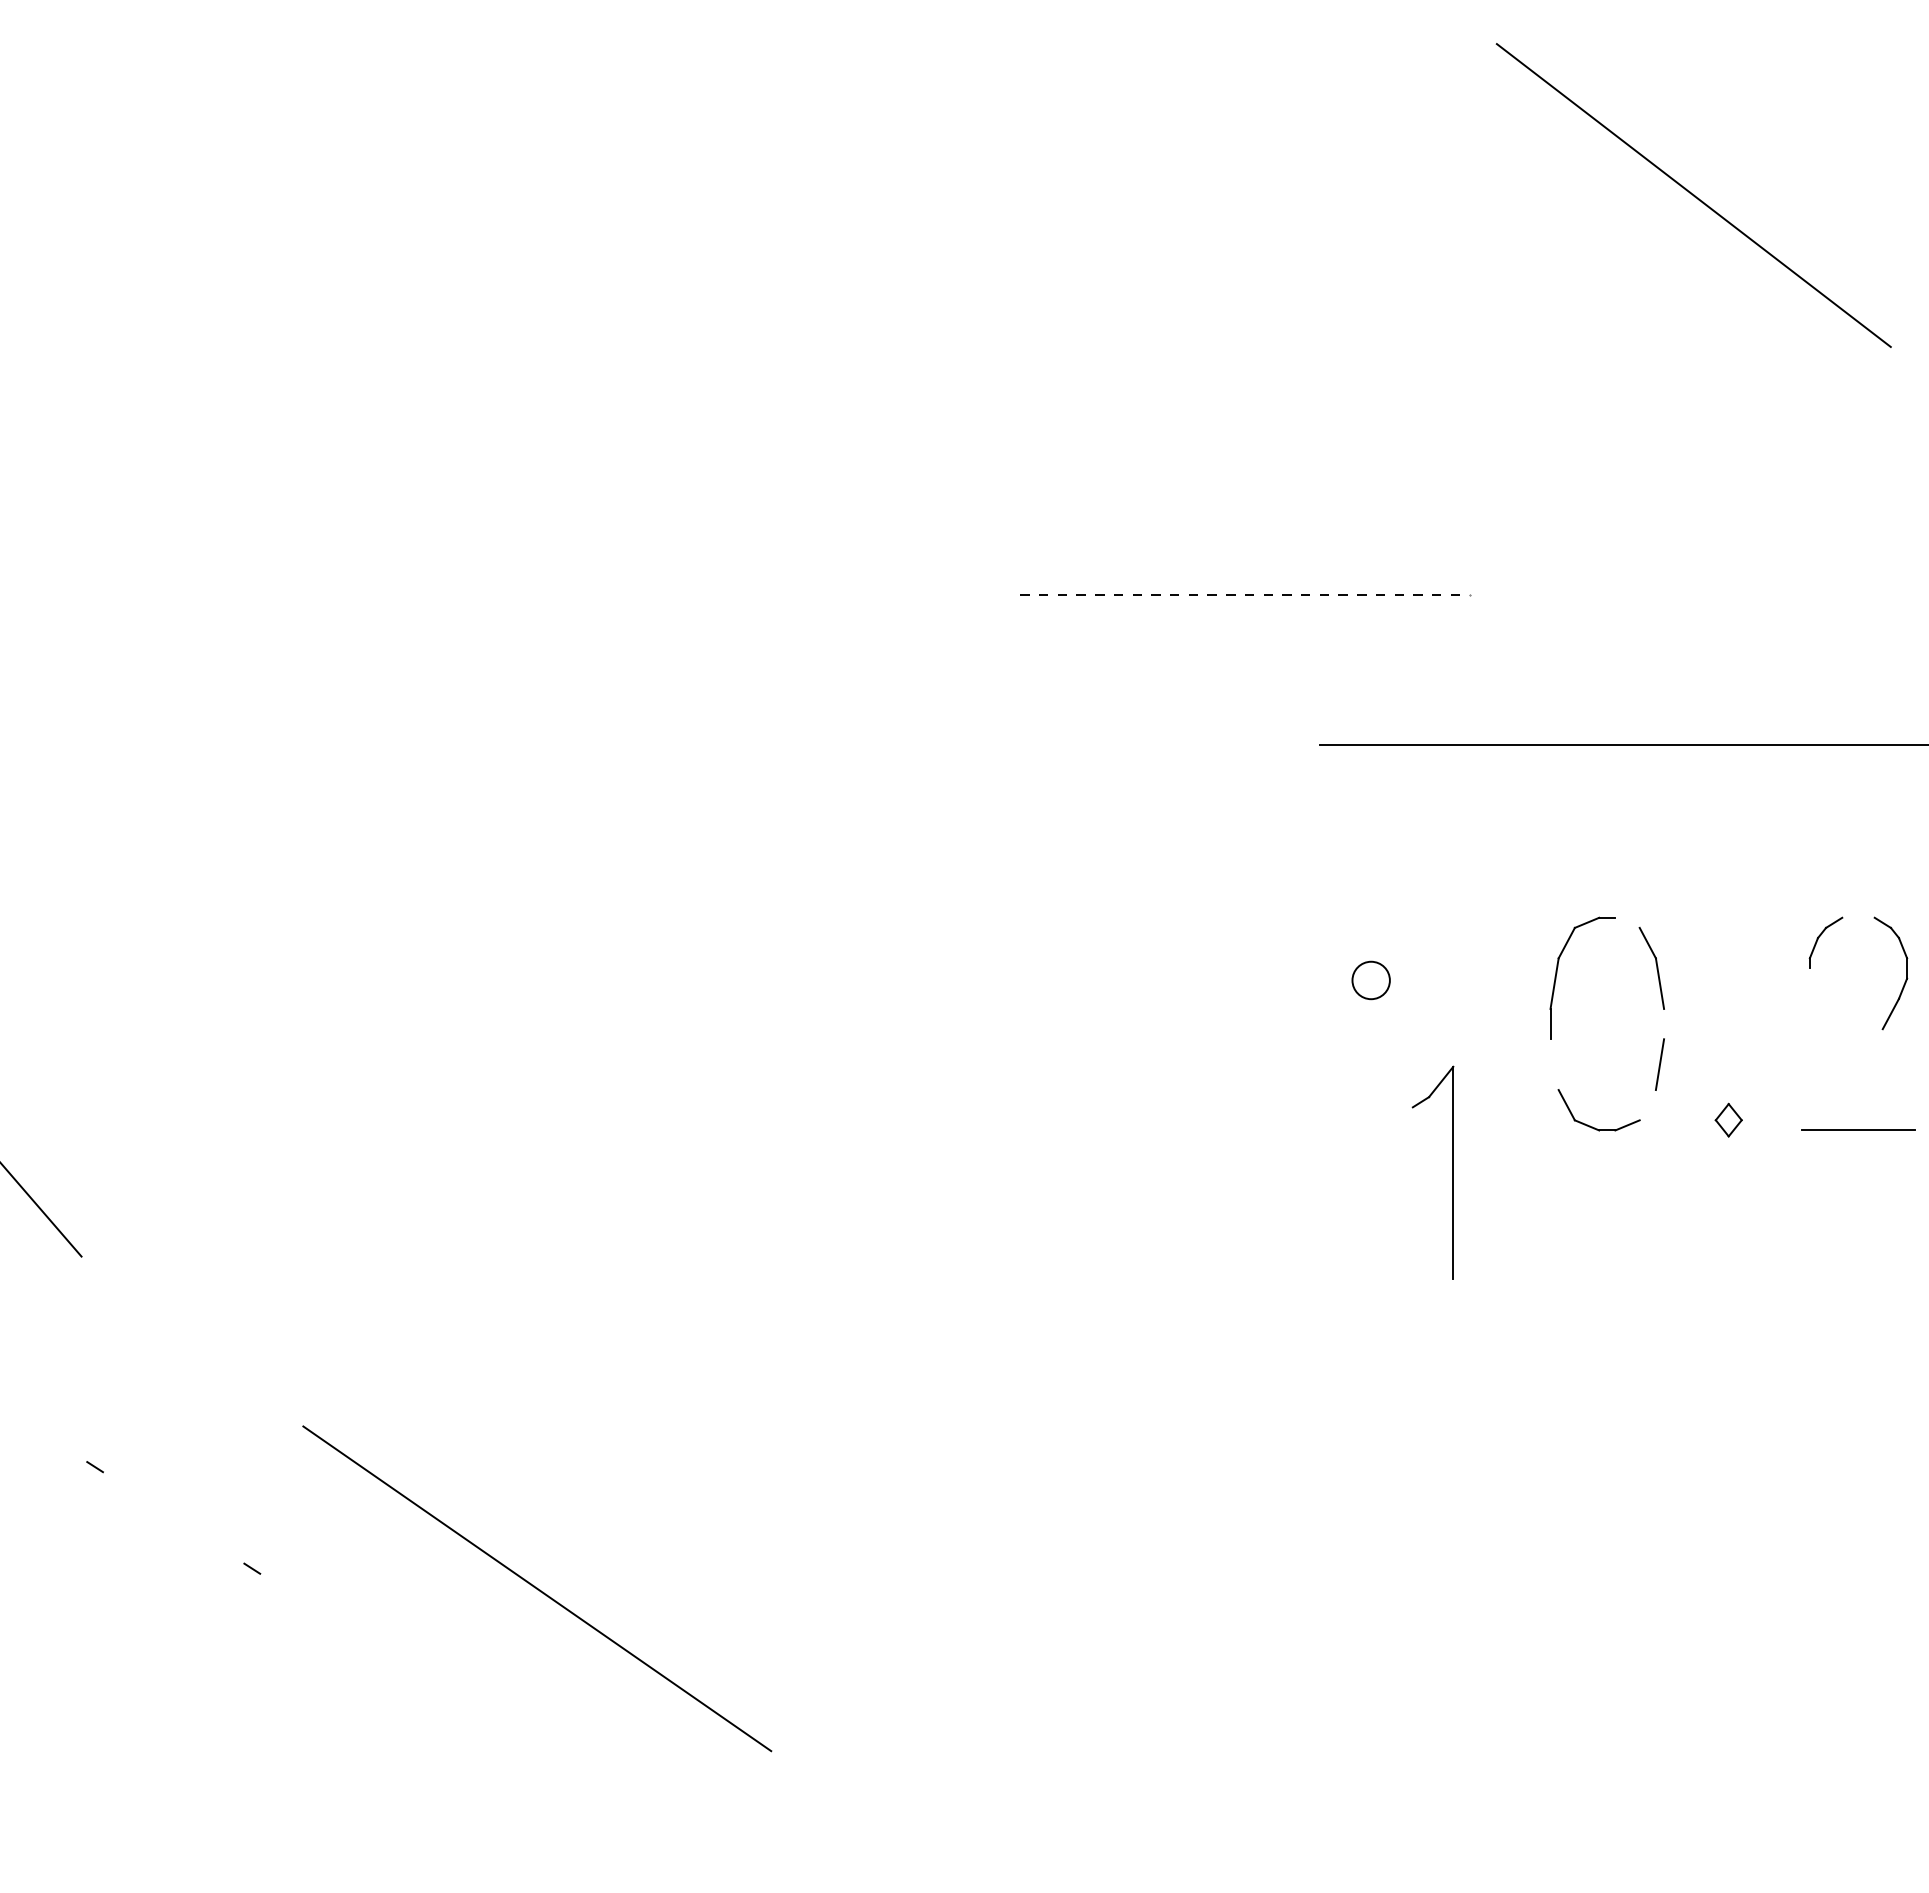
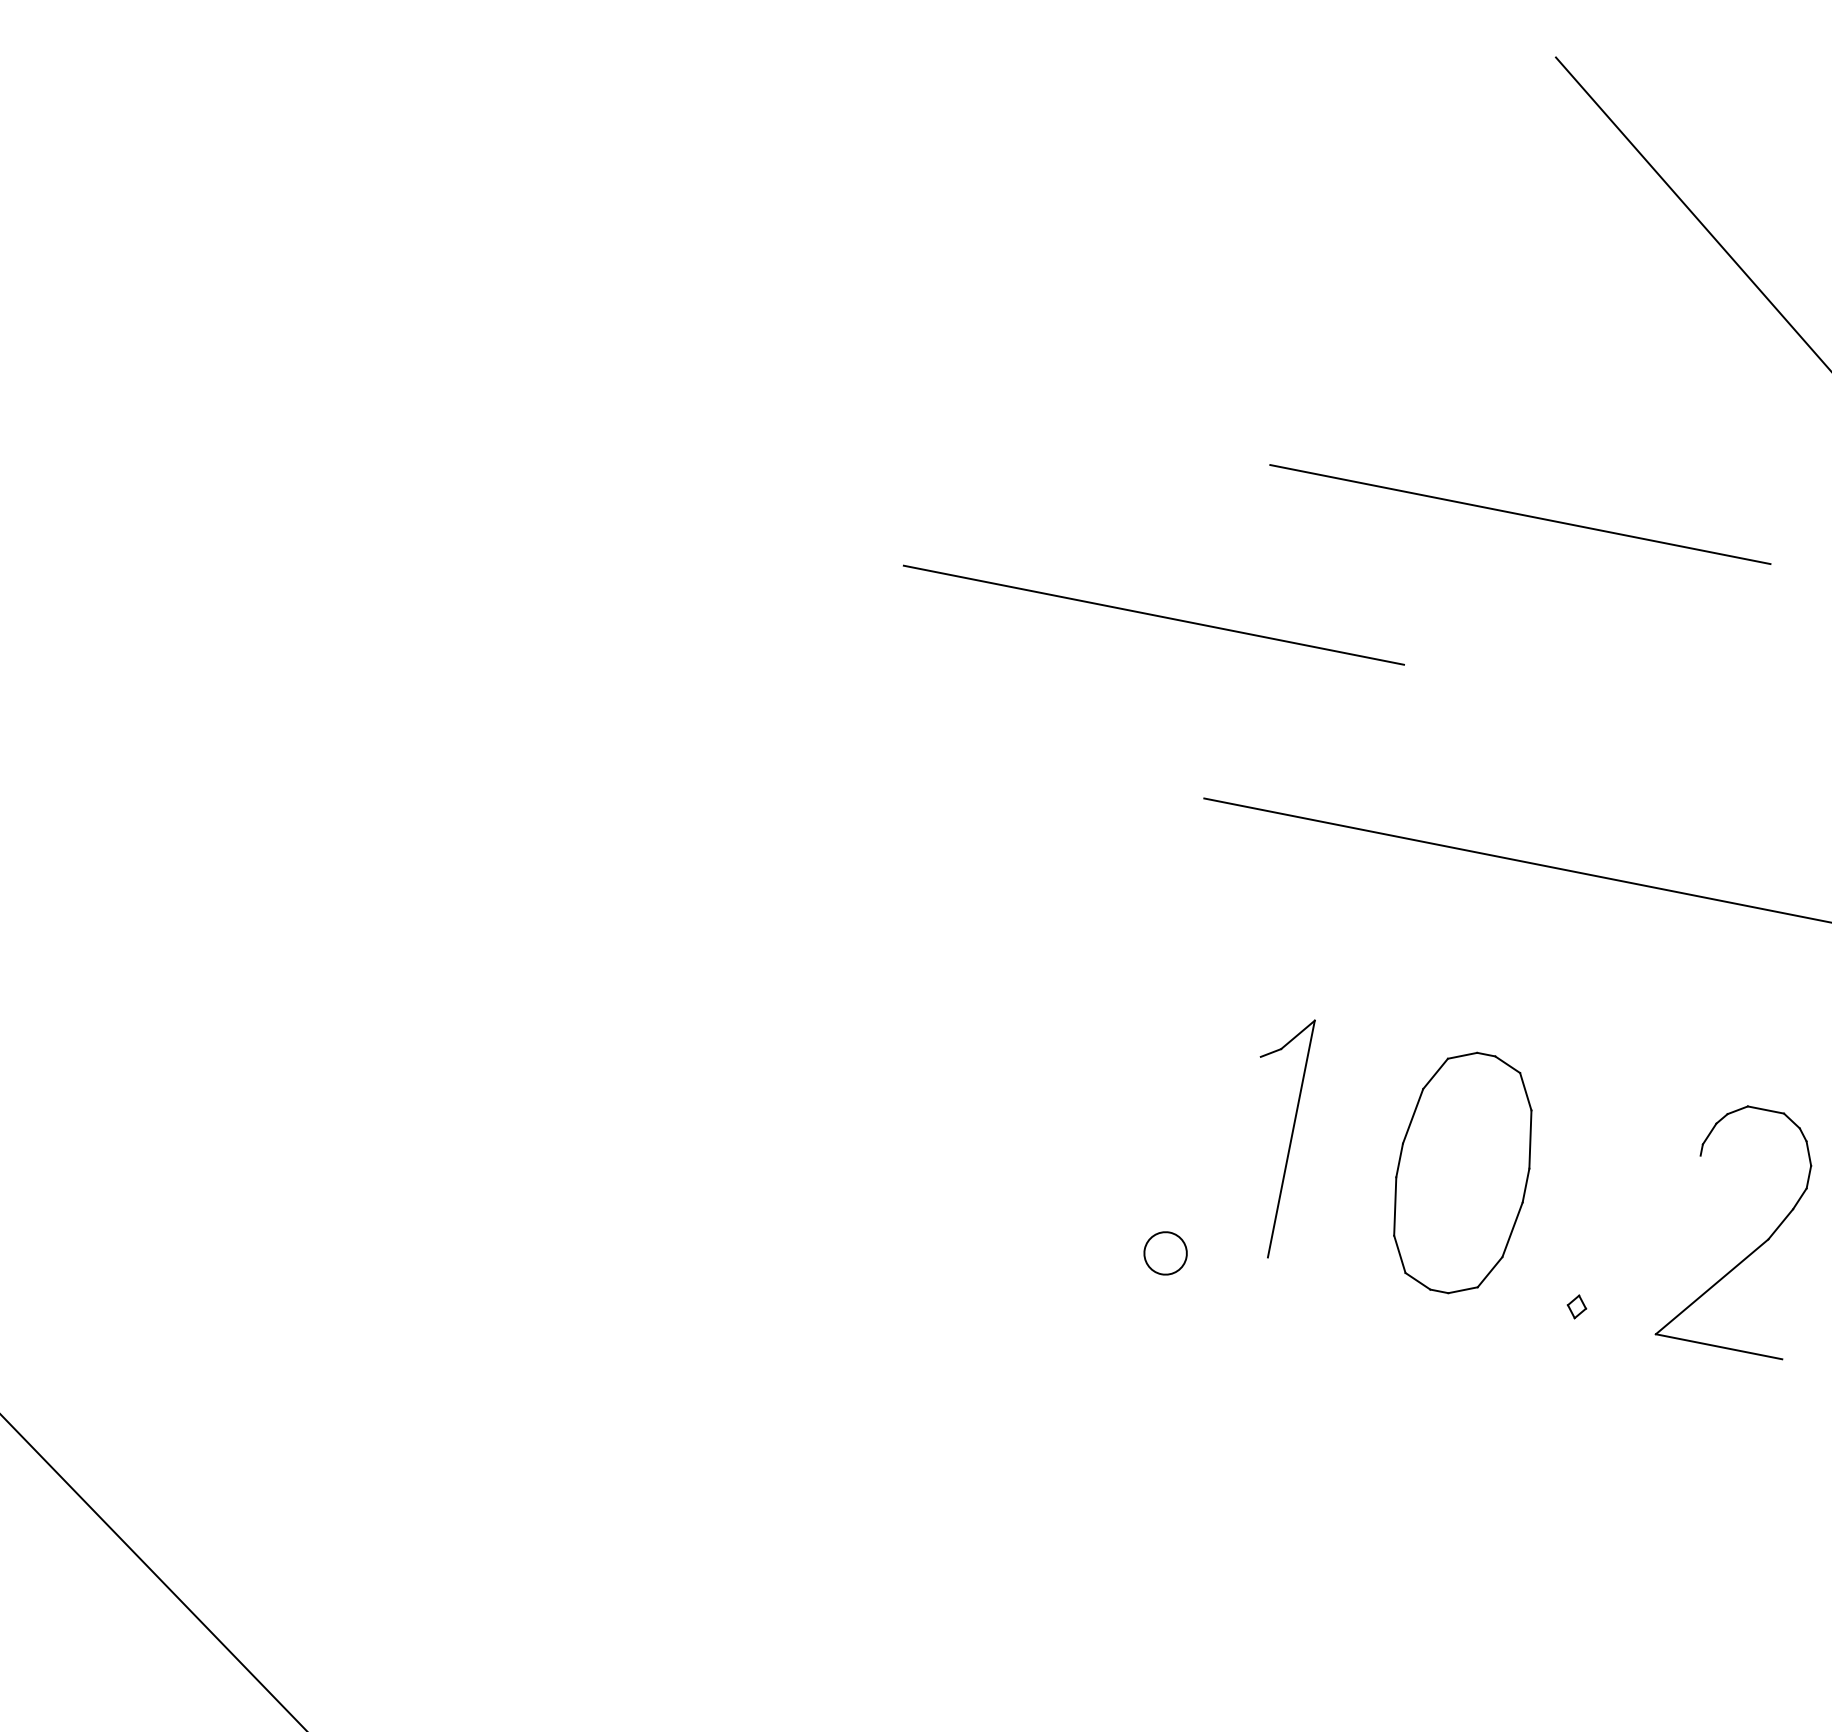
line: (1543, 445) -> (1519, 514), added
line: (1244, 594) -> (1153, 614), dashed -> solid
line: (1858, 917) -> (1766, 1109), added
line: (1627, 922) -> (1507, 1064), added
circle: (1370, 980) -> (1164, 1253), moved
line: (1664, 1023) -> (1526, 1184), added
line: (1554, 1064) -> (1395, 1206), added
line: (1841, 1079) -> (1711, 1286), added
line: (1647, 1105) -> (1489, 1272), added
part: (1728, 1120) -> (1576, 1307), size x0.62
part: (1452, 1172) -> (1290, 1138), moved

